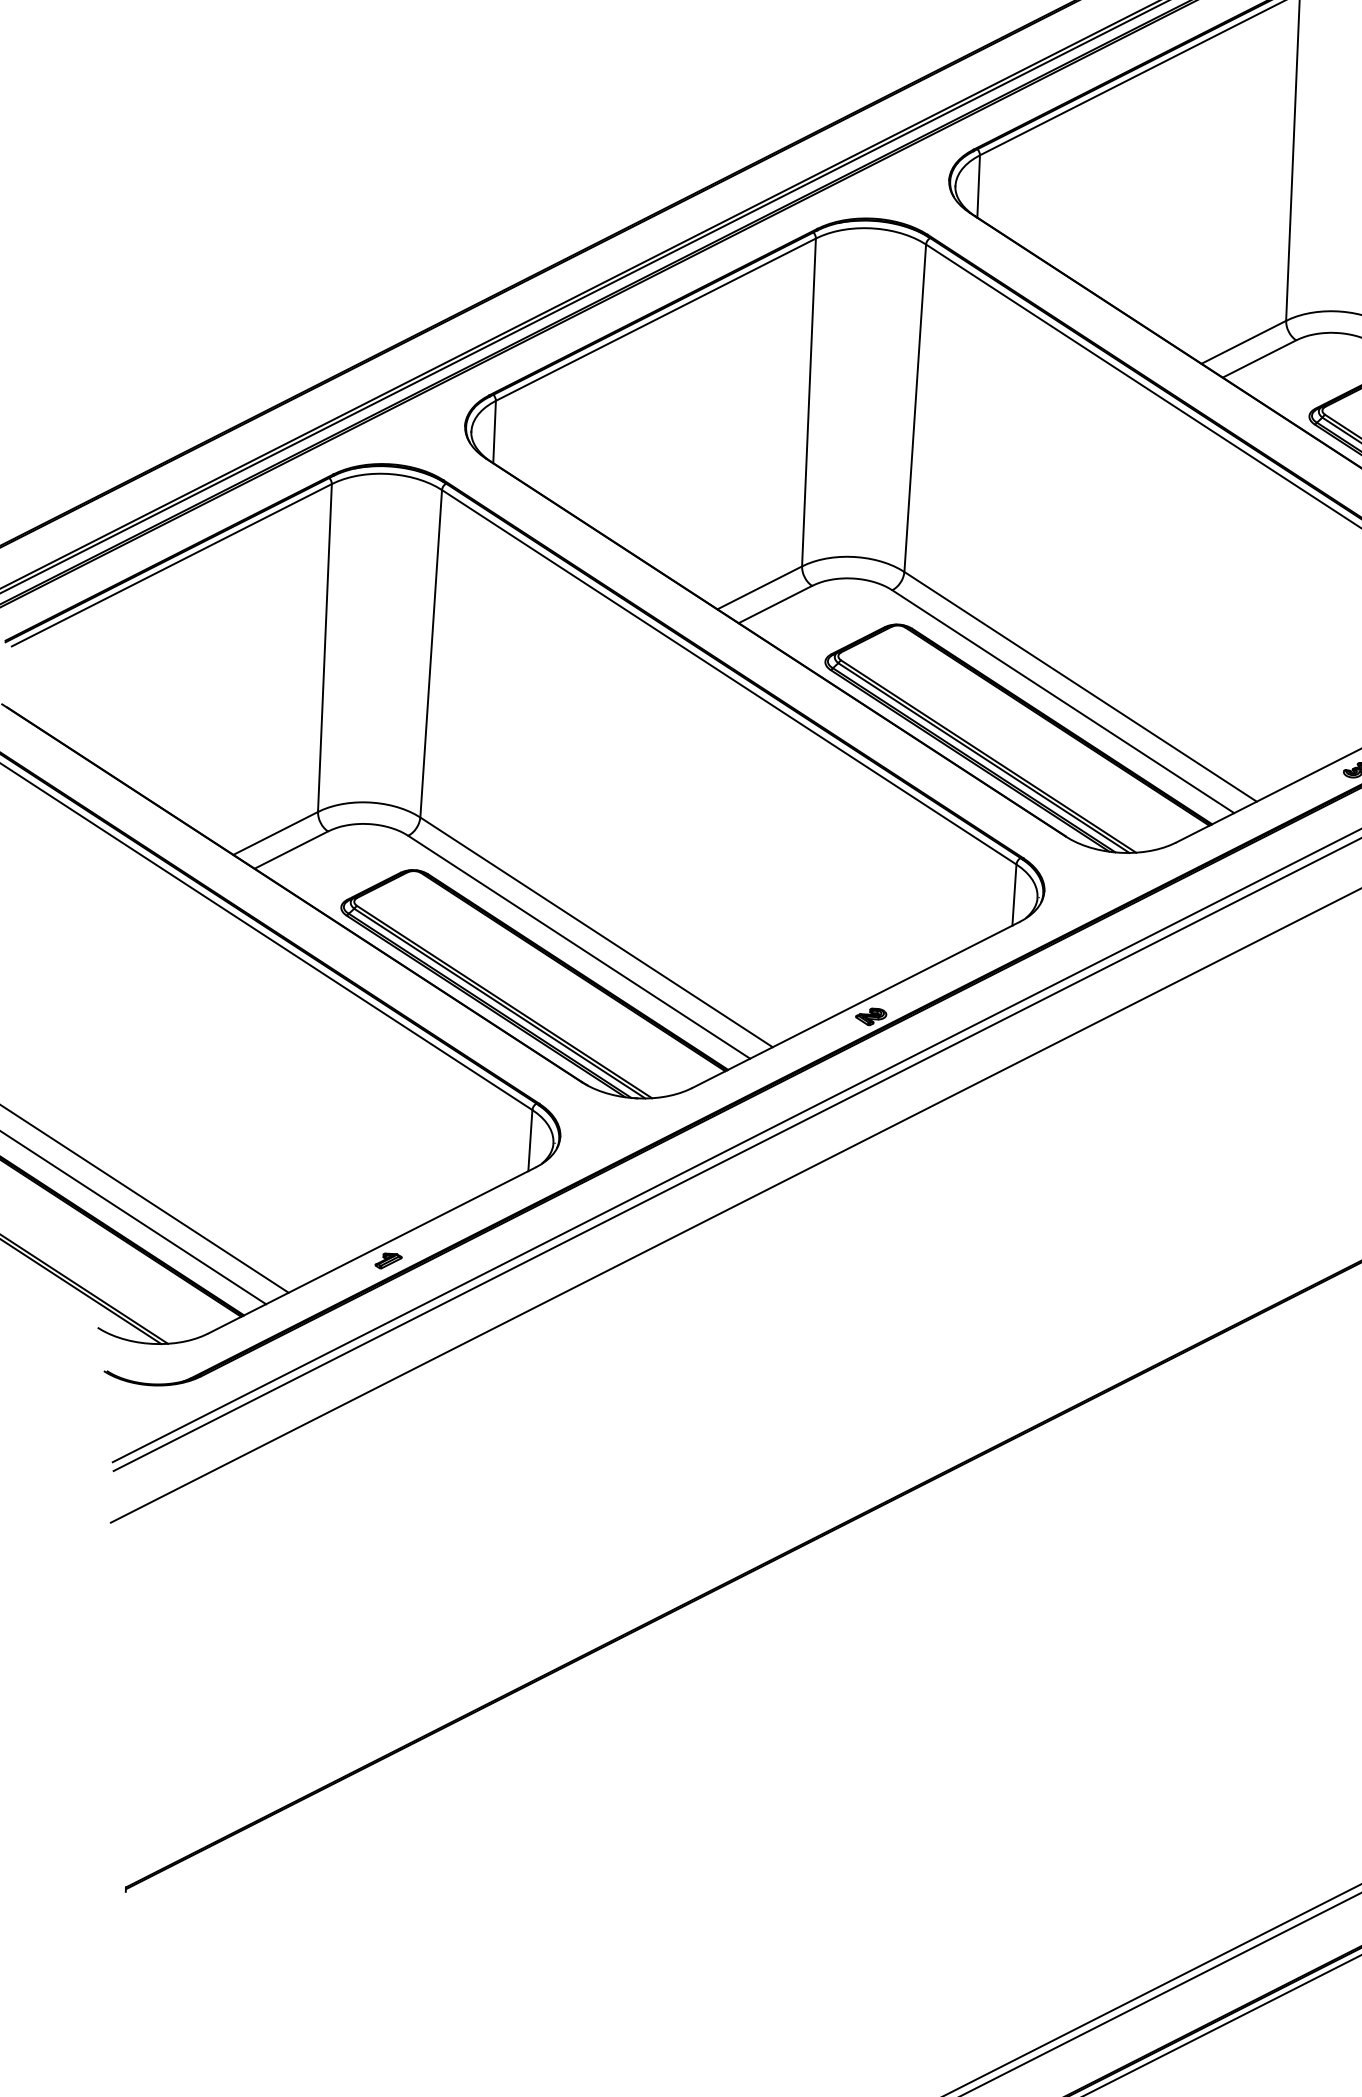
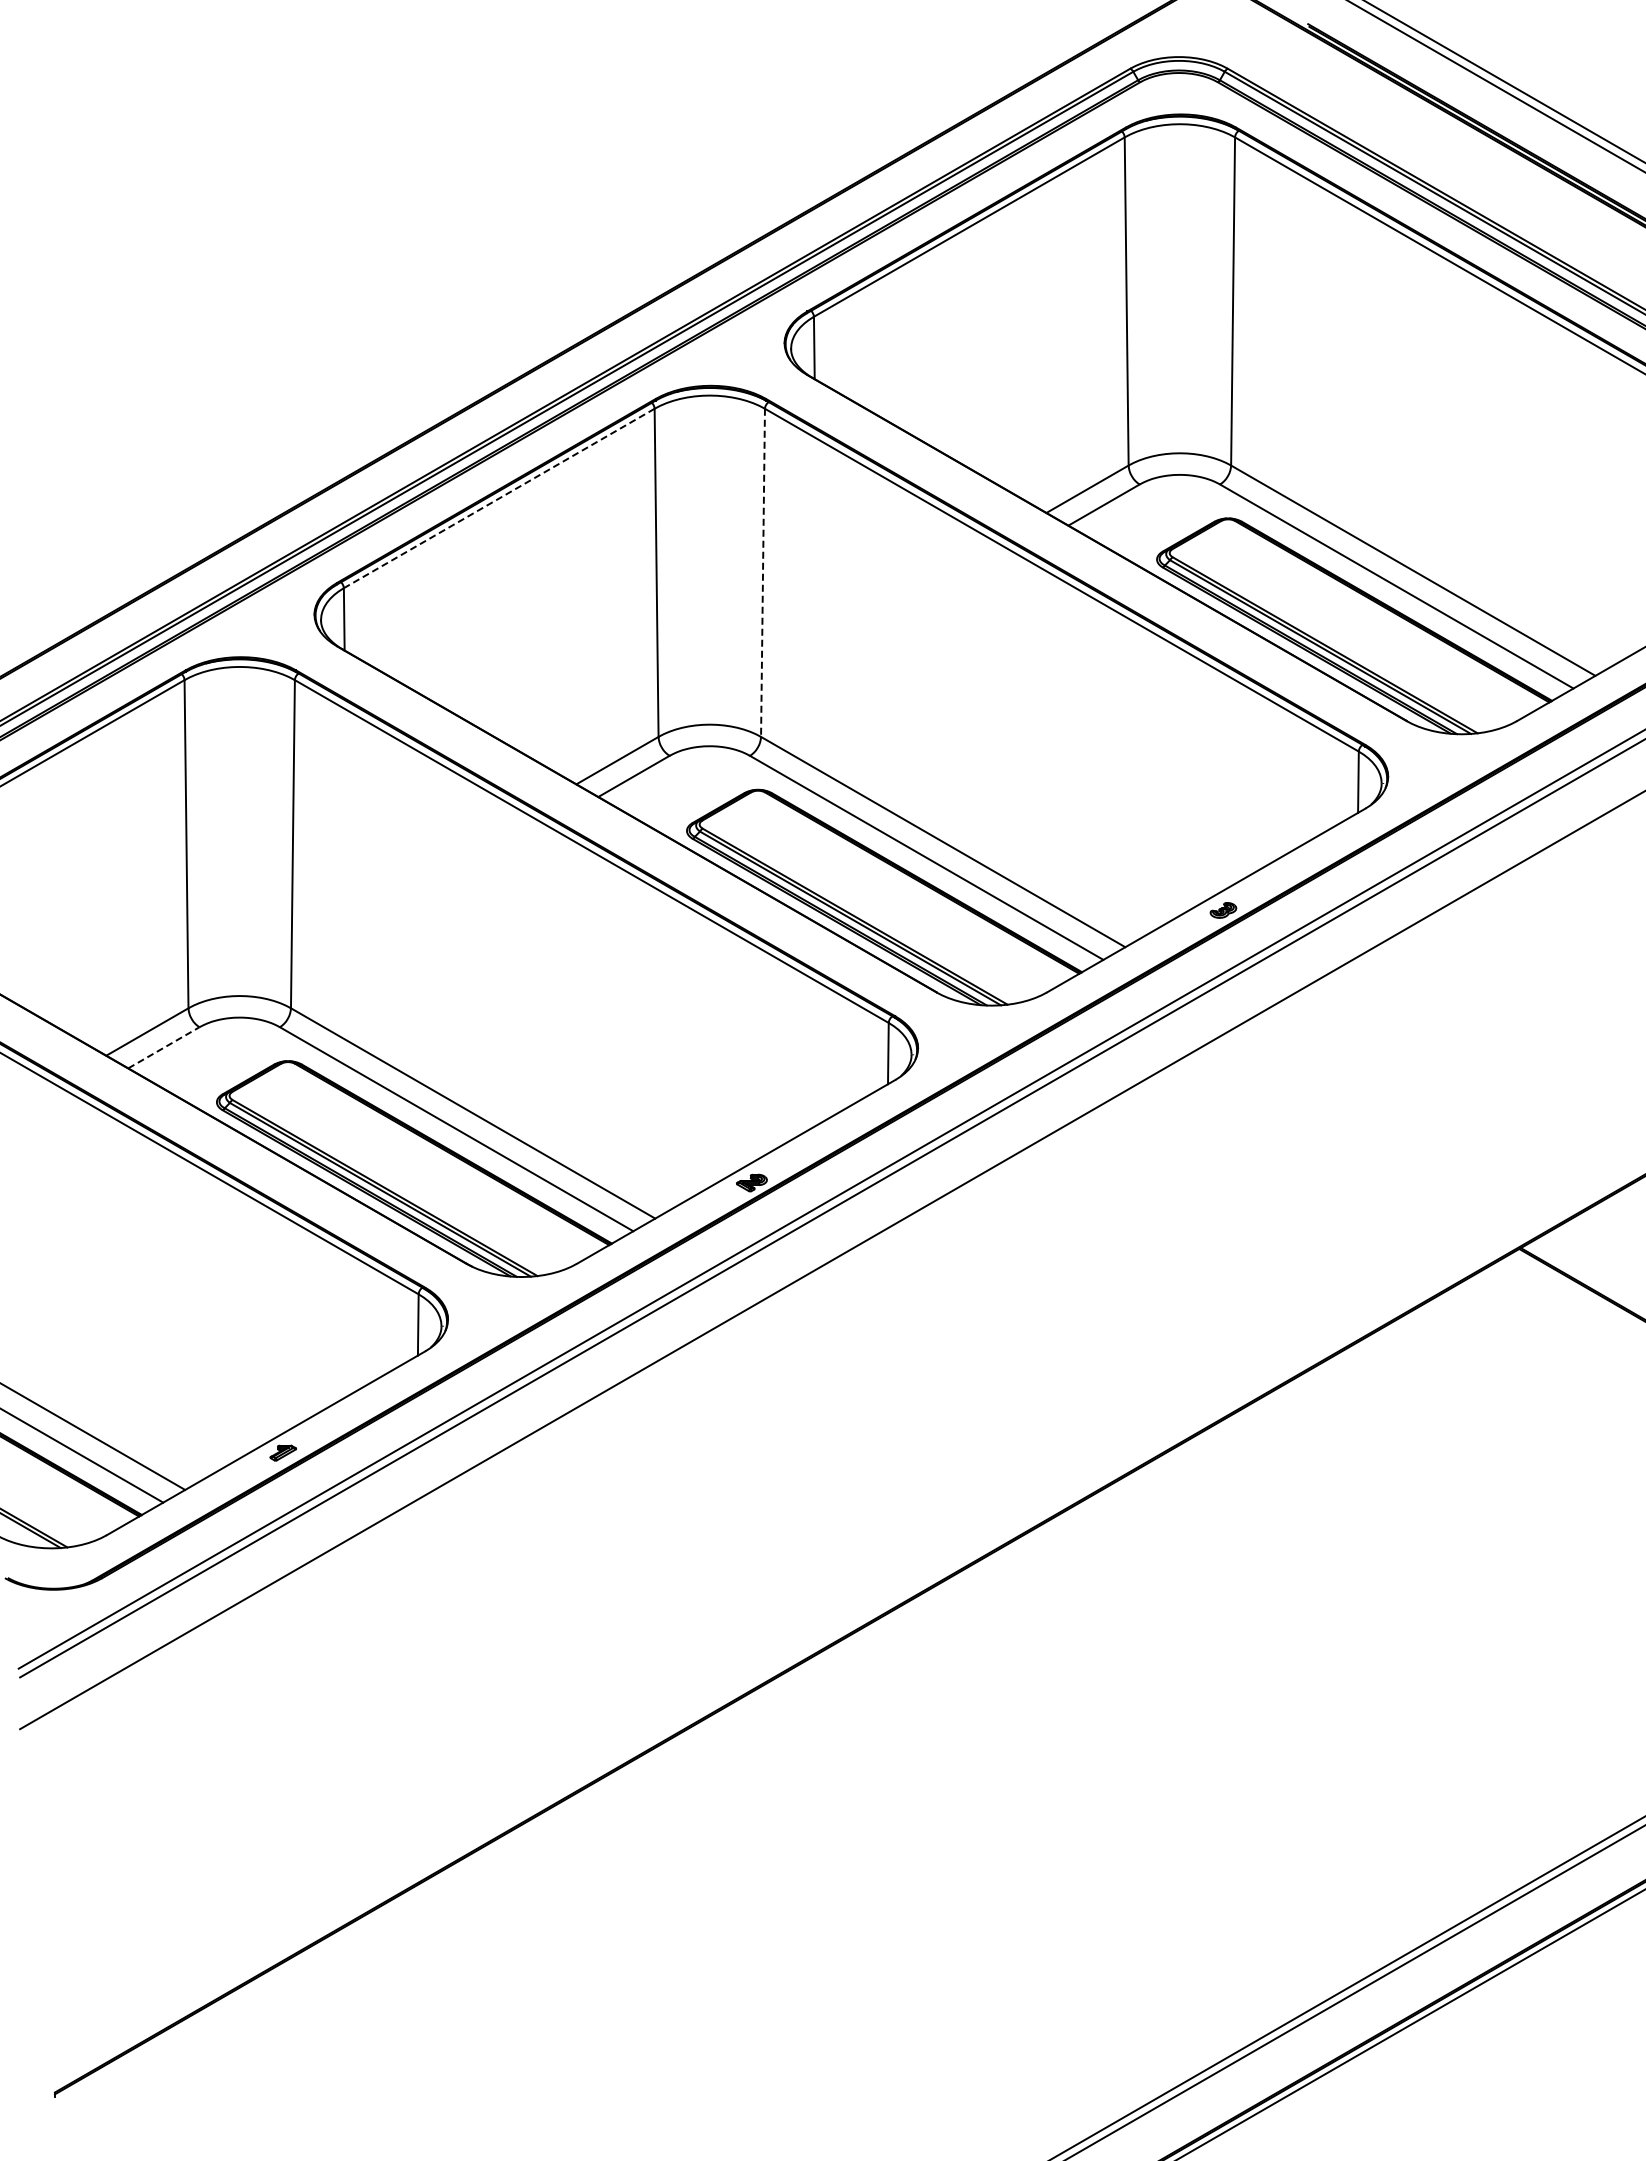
line: (655, 319) -> (498, 498), solid -> dashed
line: (915, 408) -> (763, 573), solid -> dashed
line: (291, 849) -> (164, 1047), solid -> dashed

